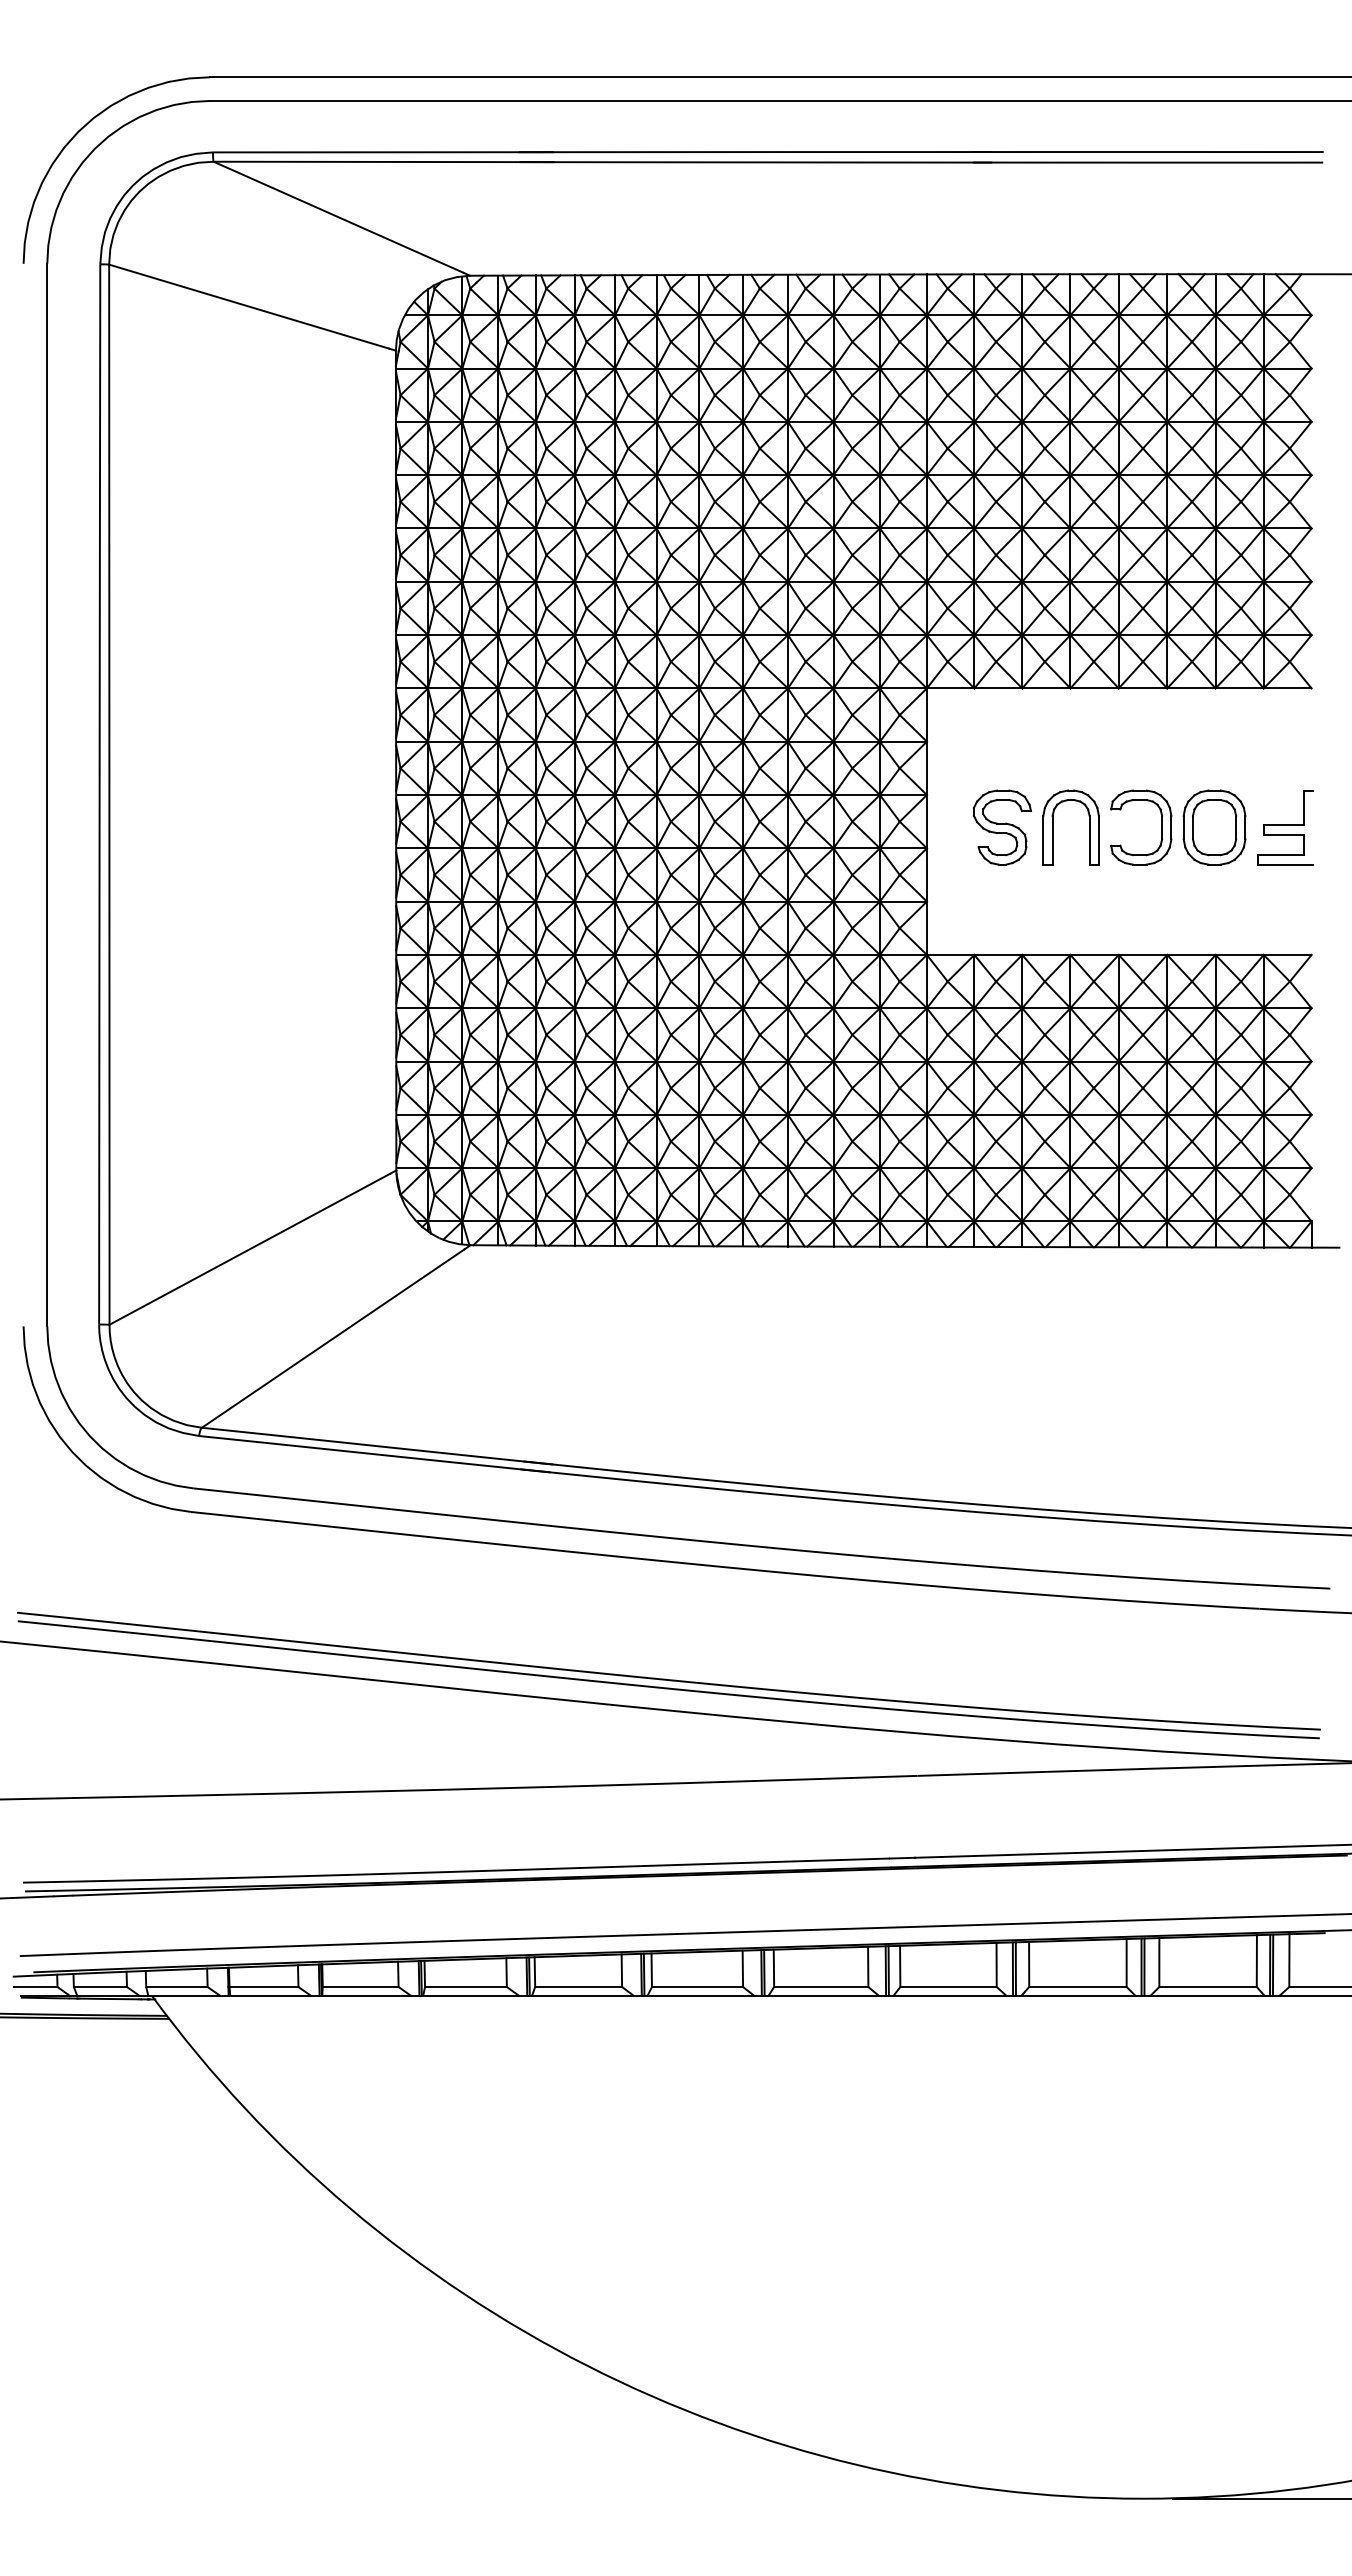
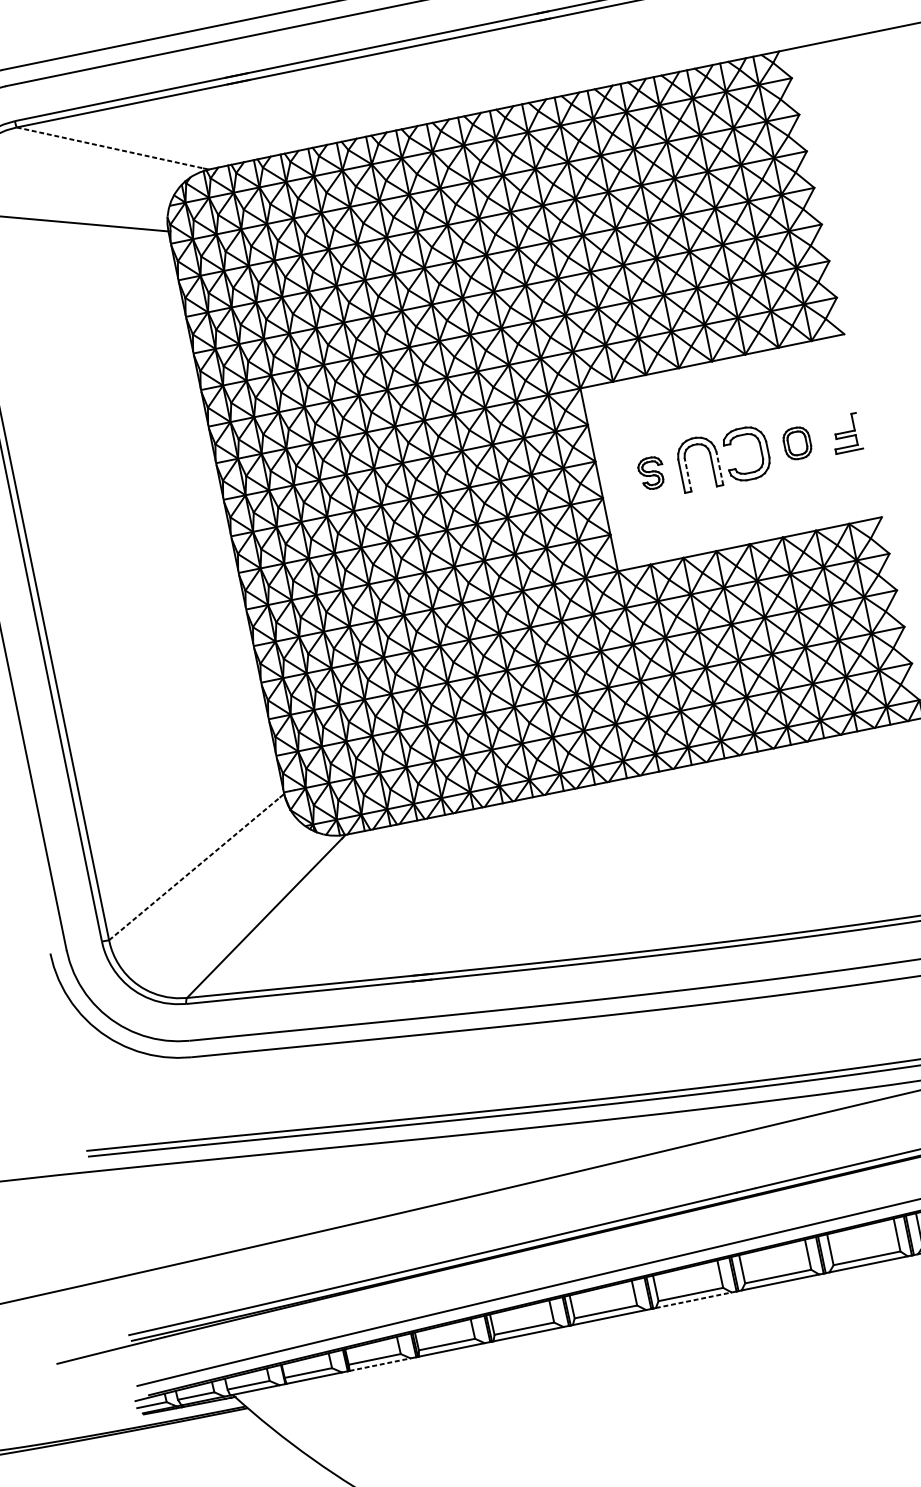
line: (338, 217) -> (110, 148), solid -> dashed
part: (1001, 827) -> (651, 473), size x0.6
part: (1214, 827) -> (797, 443), size x0.6
part: (1285, 827) -> (846, 433), size x0.7
line: (1052, 839) -> (687, 474), solid -> dashed
line: (1098, 839) -> (719, 467), solid -> dashed
line: (250, 1249) -> (195, 868), solid -> dashed
line: (367, 1995) -> (380, 1364), solid -> dashed
line: (824, 1995) -> (694, 1299), solid -> dashed

